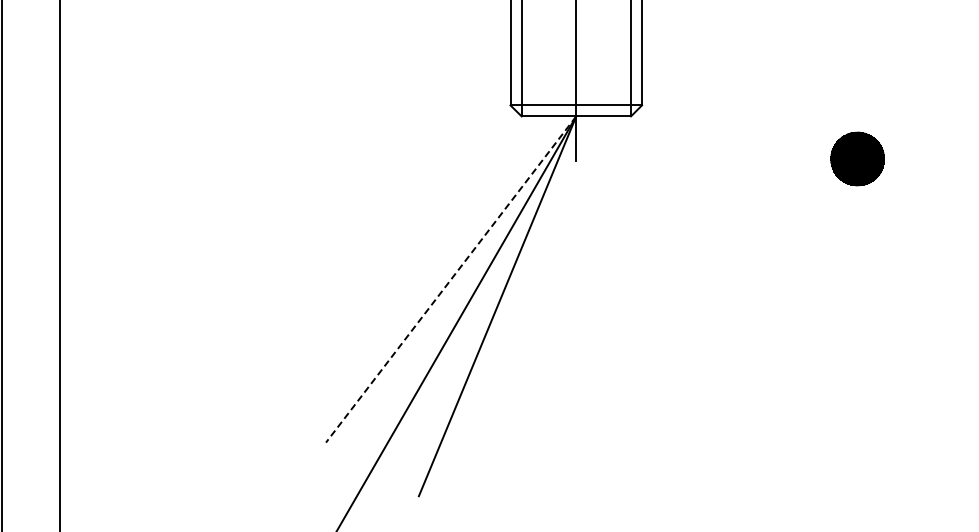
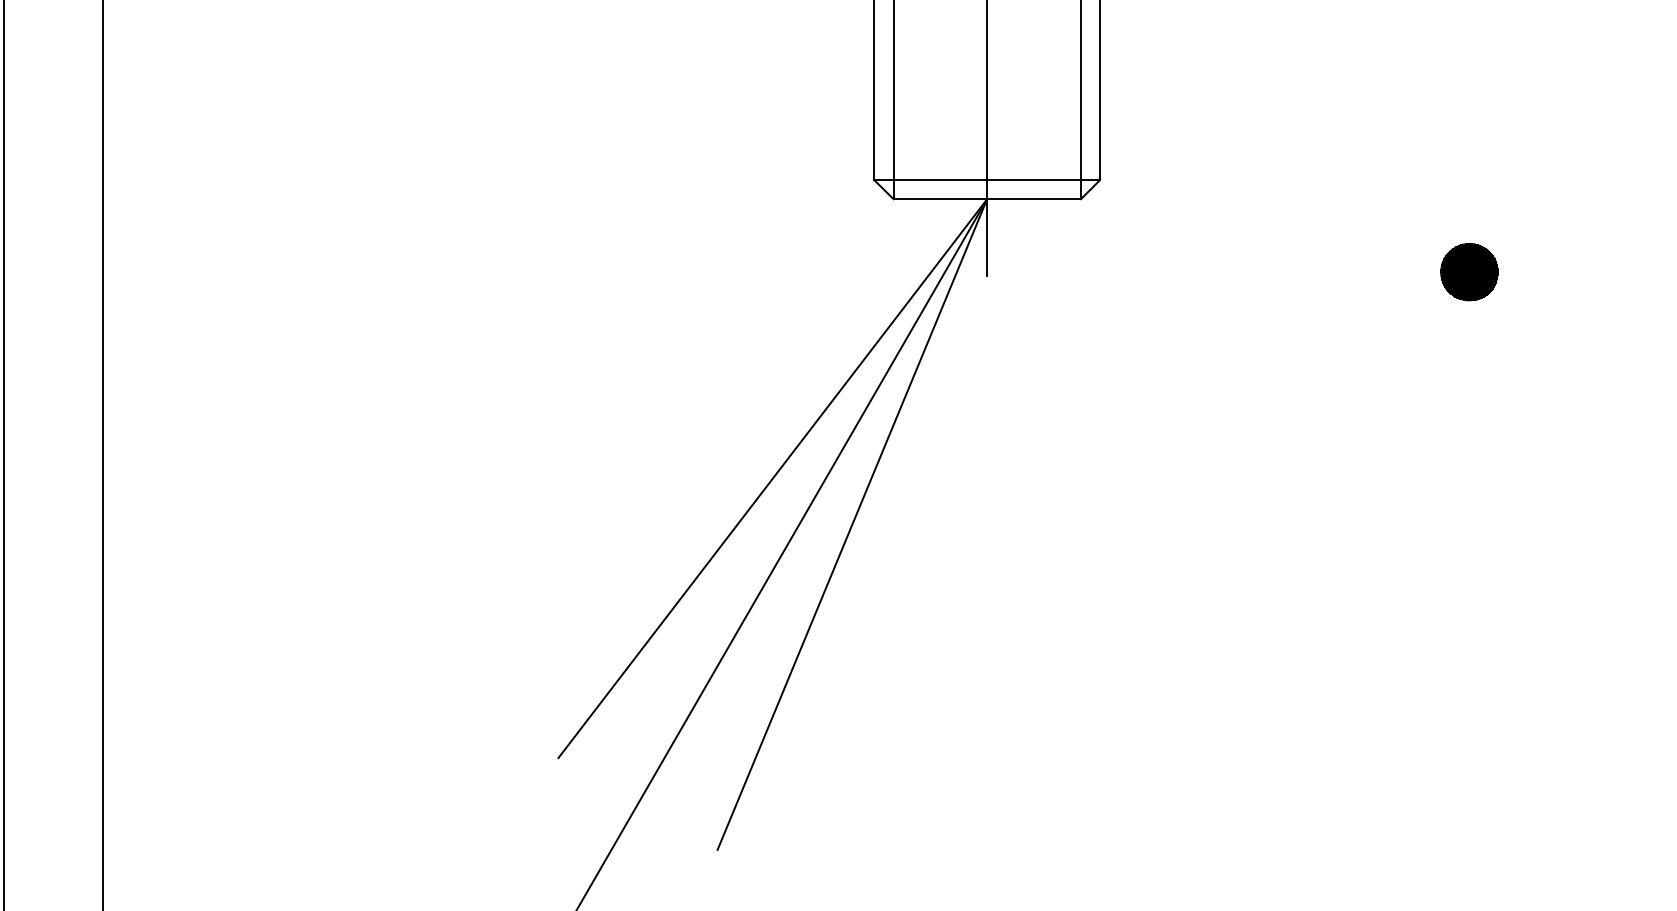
part: (857, 158) -> (1468, 271), size x0.62
line: (451, 279) -> (773, 478), dashed -> solid

